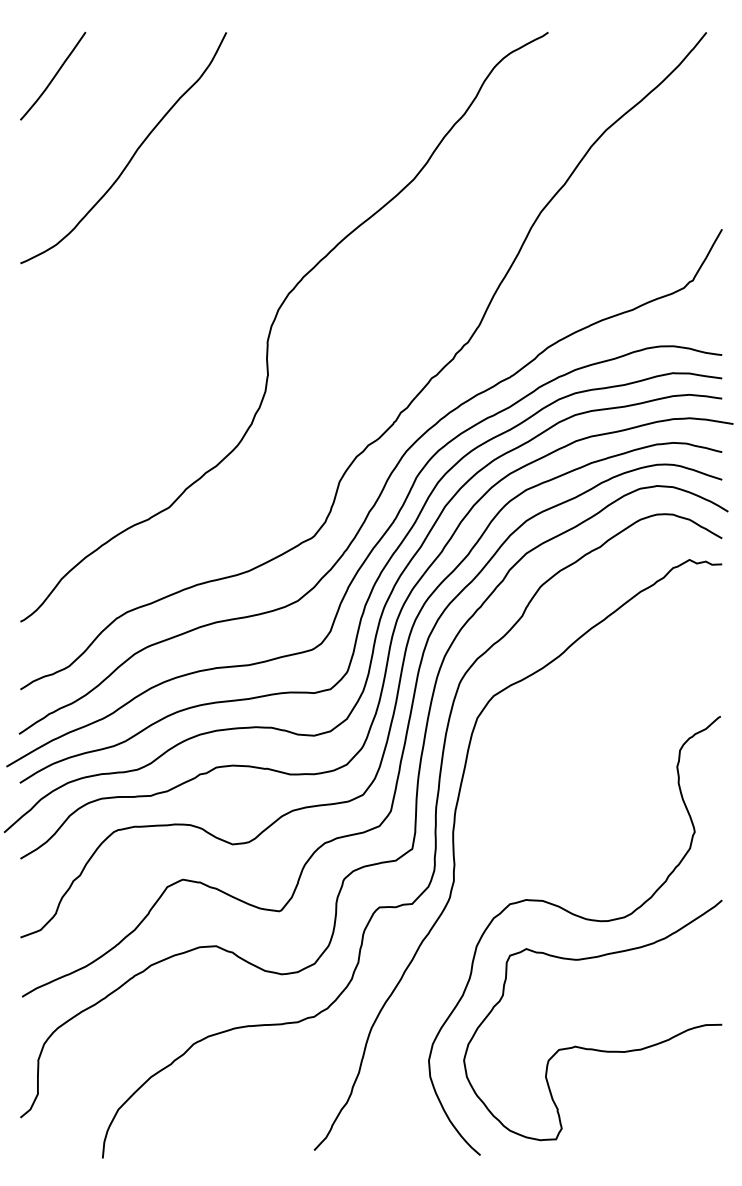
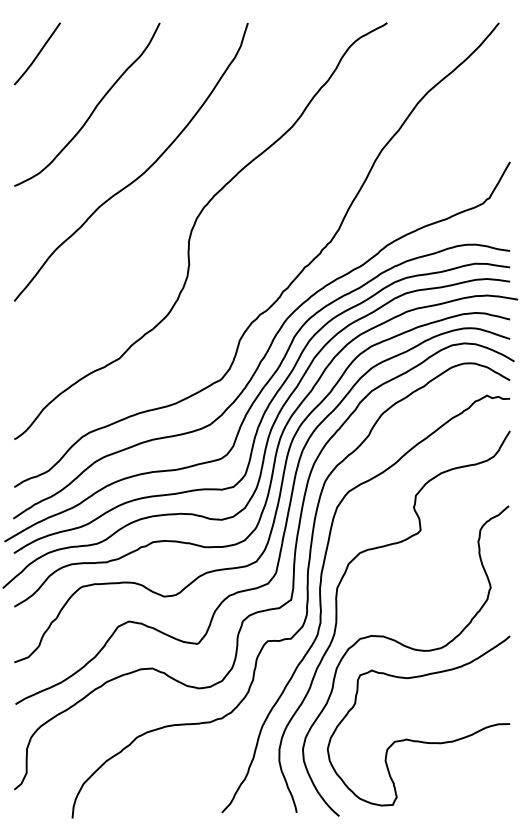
curve: (201, 245) -> (142, 173), added
curve: (477, 879) -> (337, 621), added

